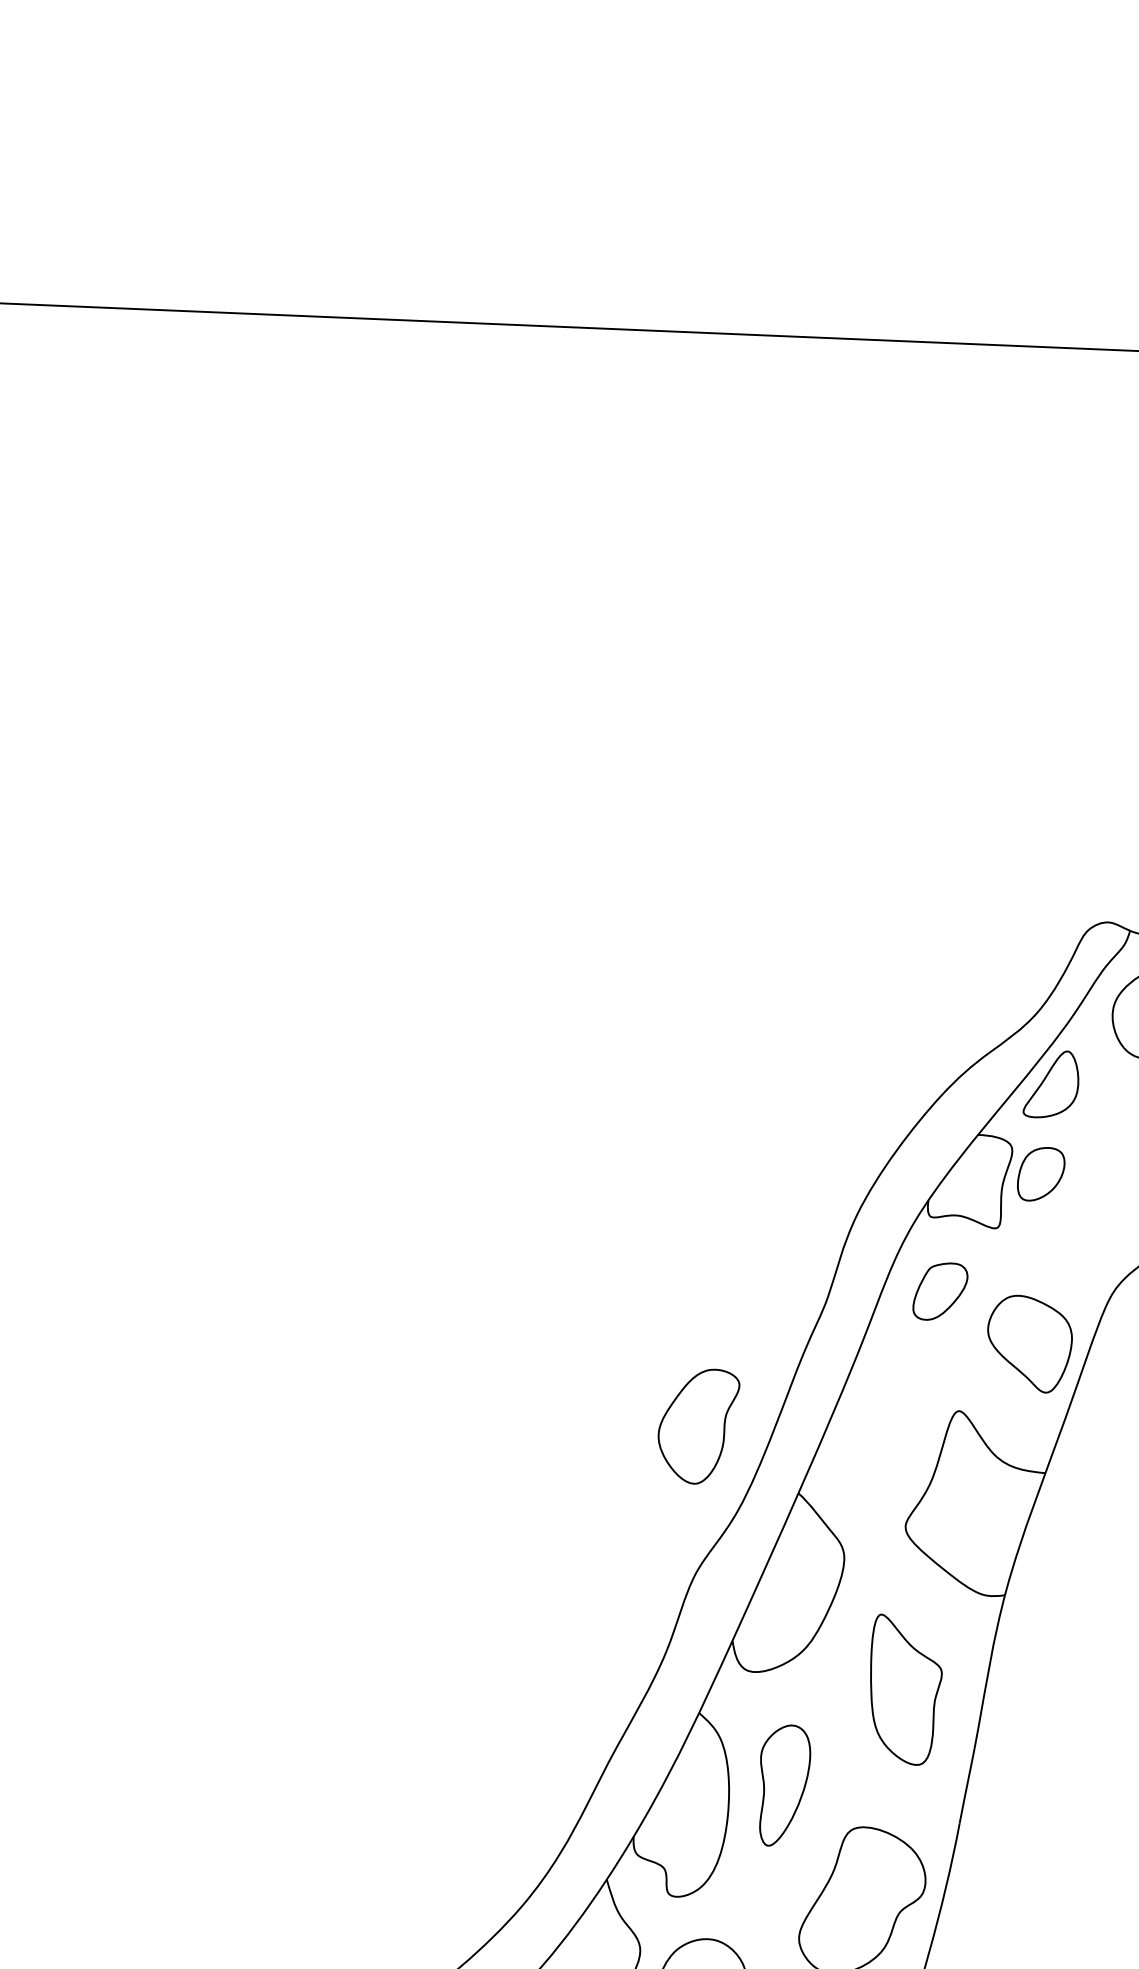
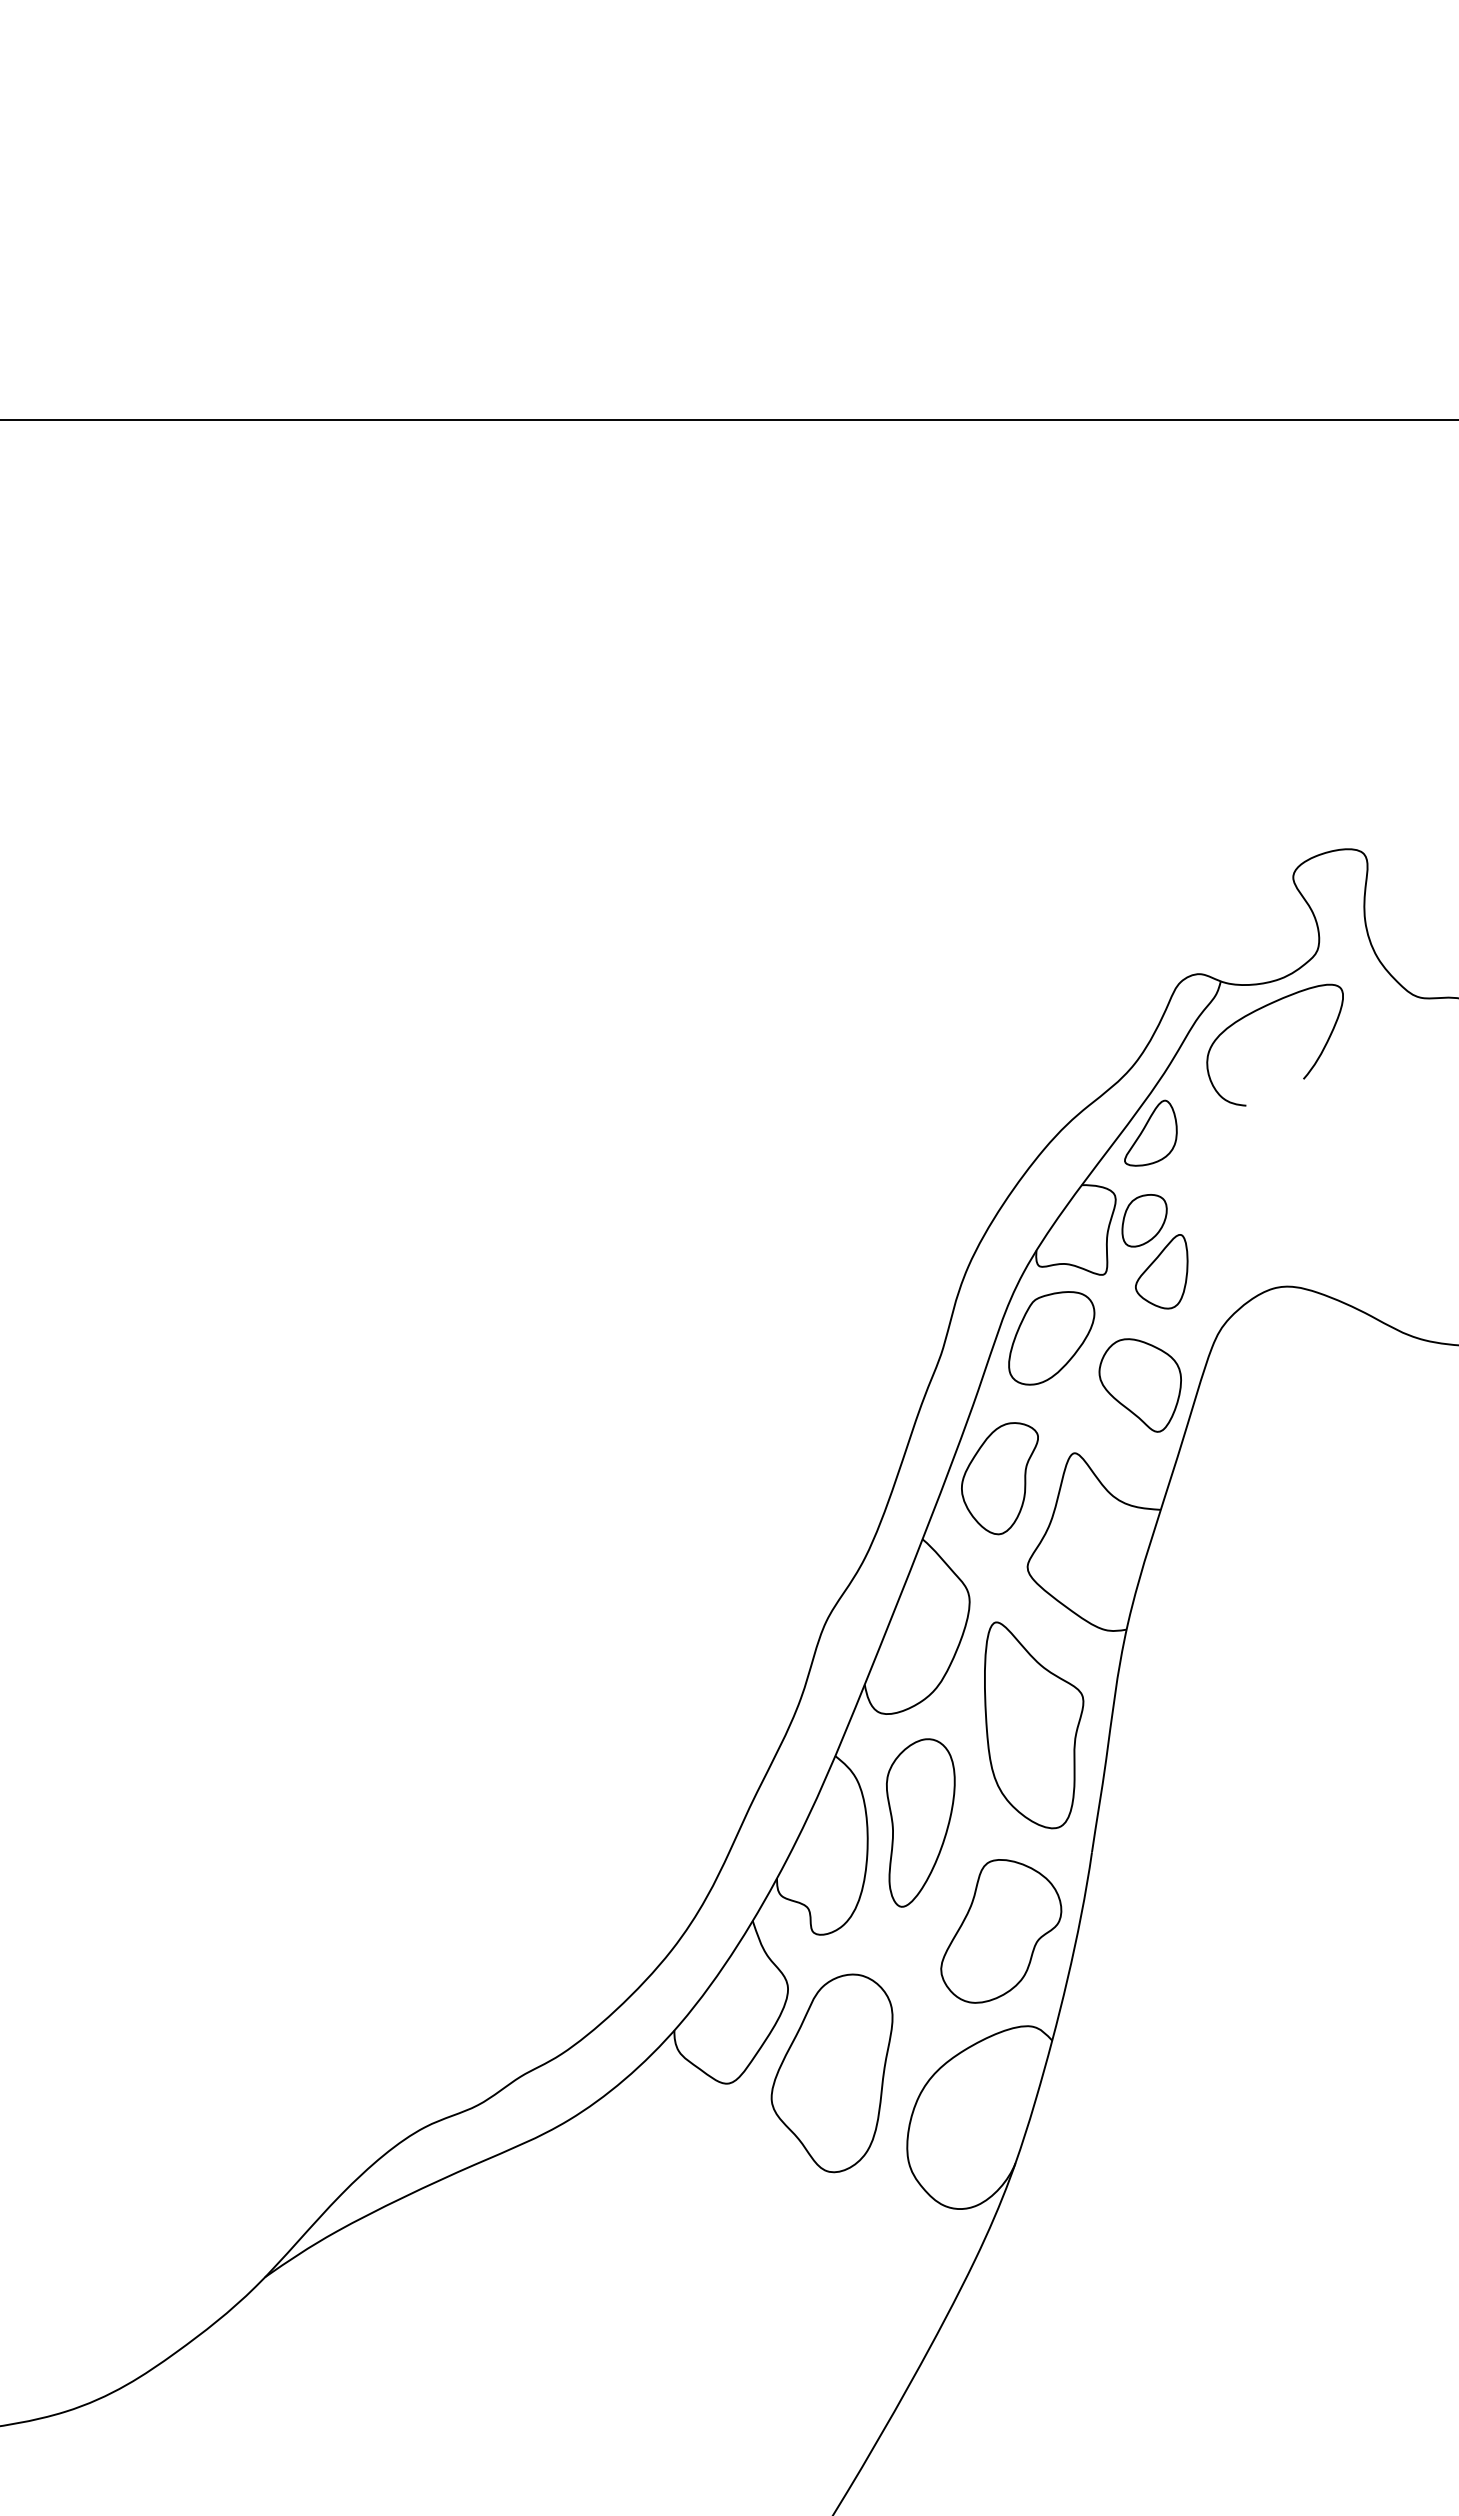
part: (1056, 1227) -> (1161, 1271), added
part: (940, 1291) -> (1051, 1338), size x1.67
part: (697, 1426) -> (999, 1478), moved
part: (905, 1690) -> (1034, 1725), size x1.43
part: (784, 1785) -> (920, 1822), size x1.43

